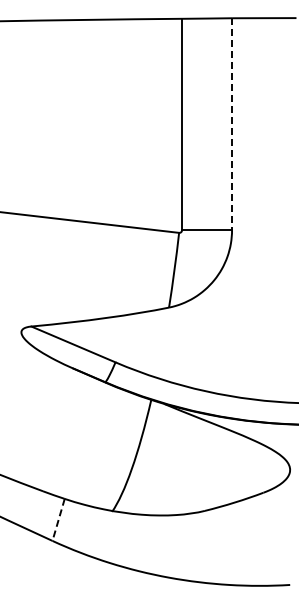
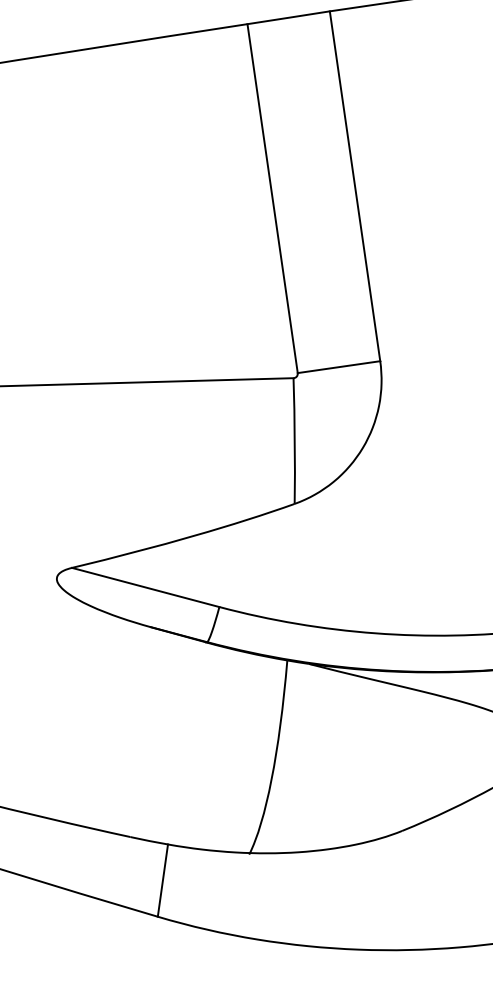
line: (232, 124) -> (355, 186), dashed -> solid
line: (58, 519) -> (162, 879), dashed -> solid

